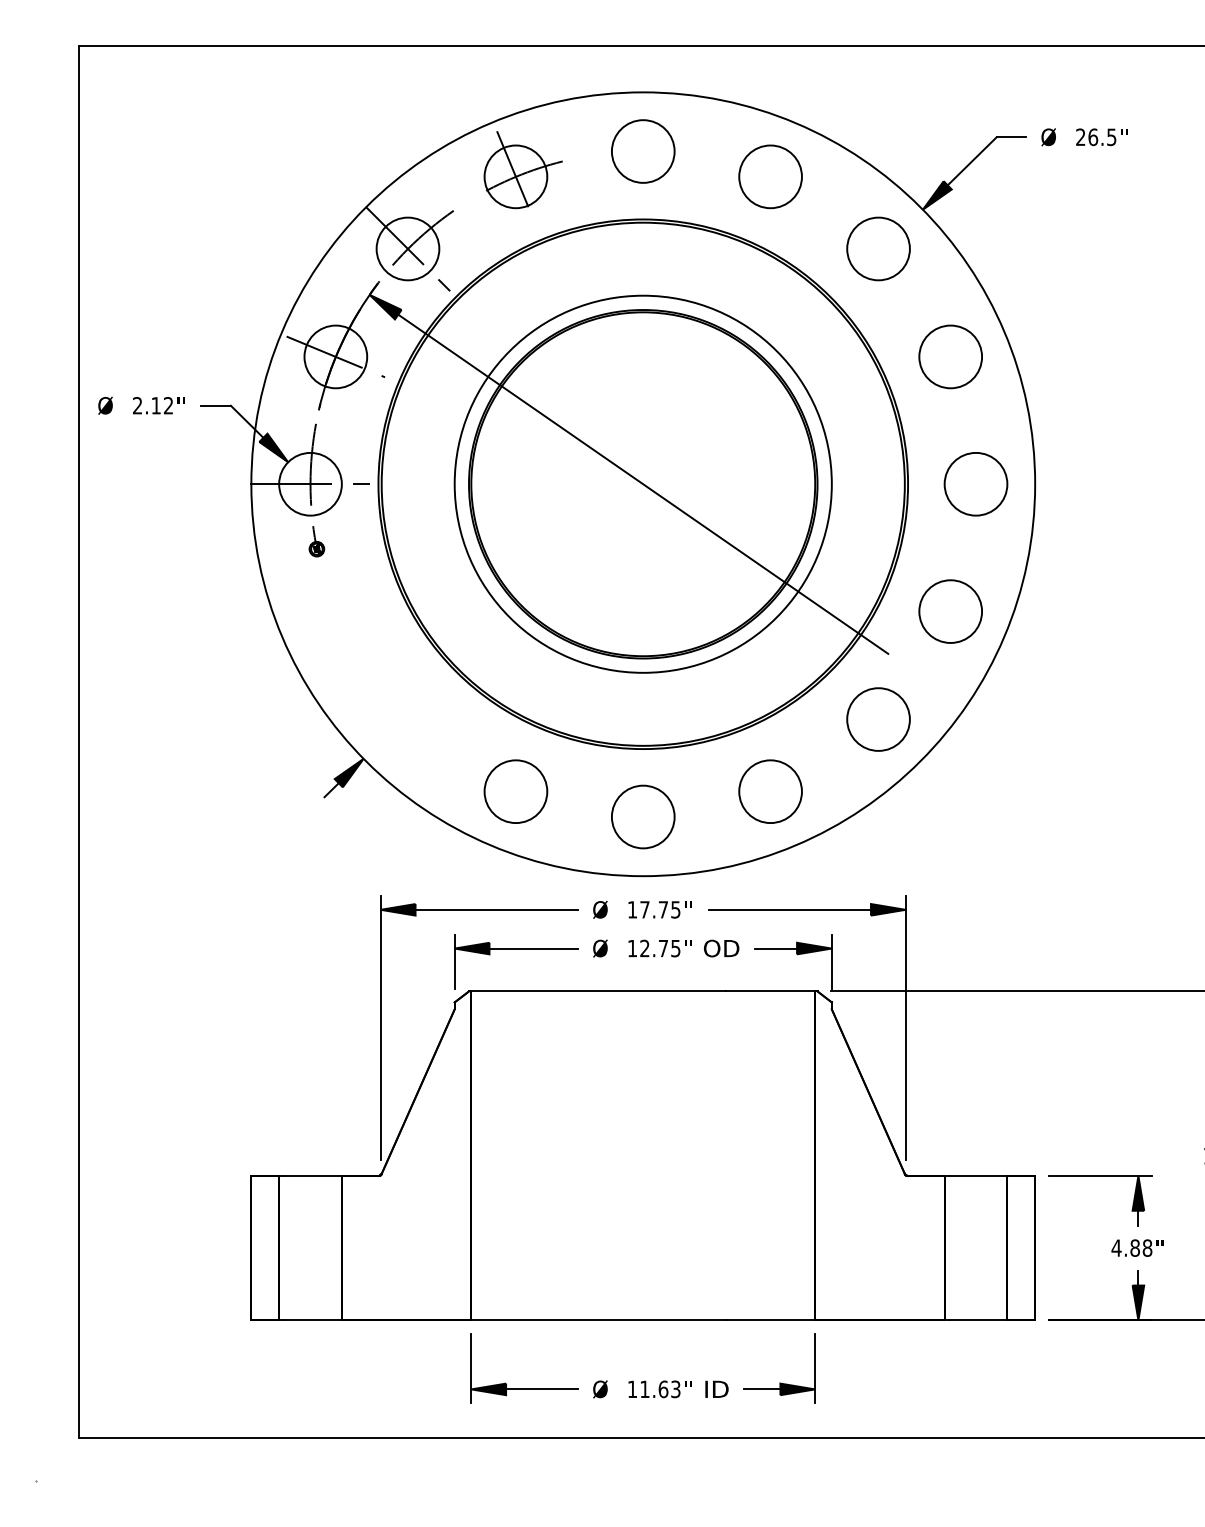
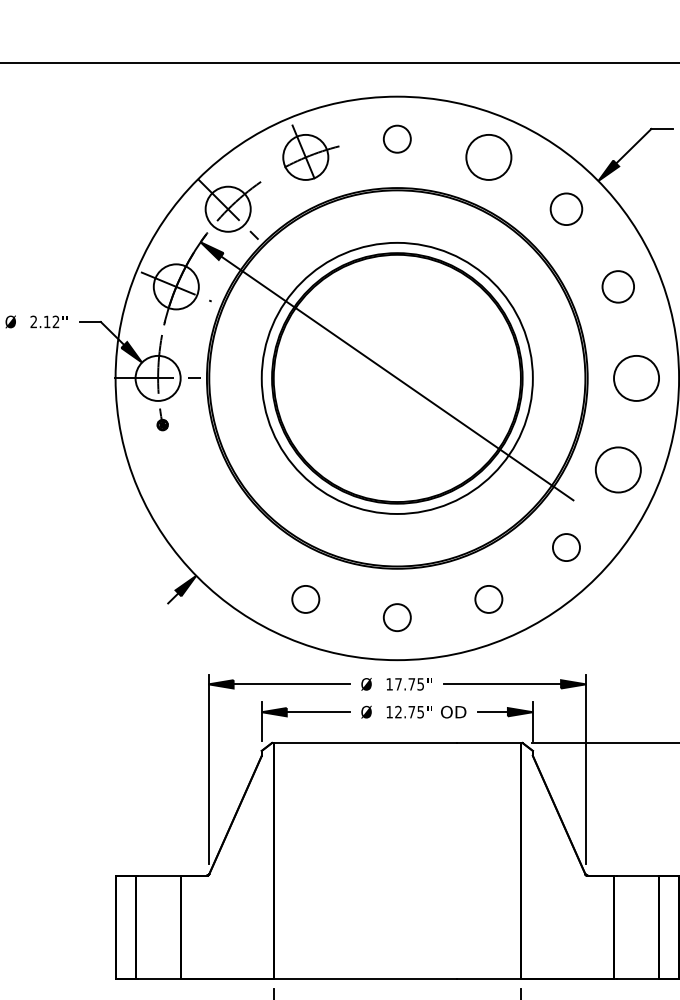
circle: (642, 151) -> (396, 139), size x0.6
circle: (878, 248) -> (566, 208), size x0.7
circle: (950, 356) -> (618, 286), size x0.7
circle: (878, 719) -> (566, 547), size x0.6
circle: (515, 791) -> (305, 599), size x0.6
circle: (770, 791) -> (488, 599), size x0.6
circle: (642, 816) -> (396, 617), size x0.6

